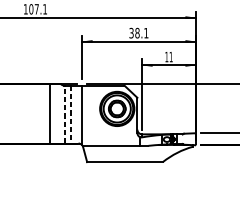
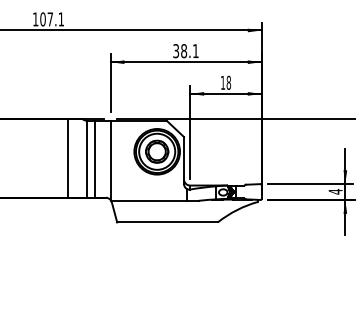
text: (170, 56) -> (228, 82), 11 -> 18
line: (64, 114) -> (87, 159), dashed -> solid
line: (70, 114) -> (95, 159), dashed -> solid

